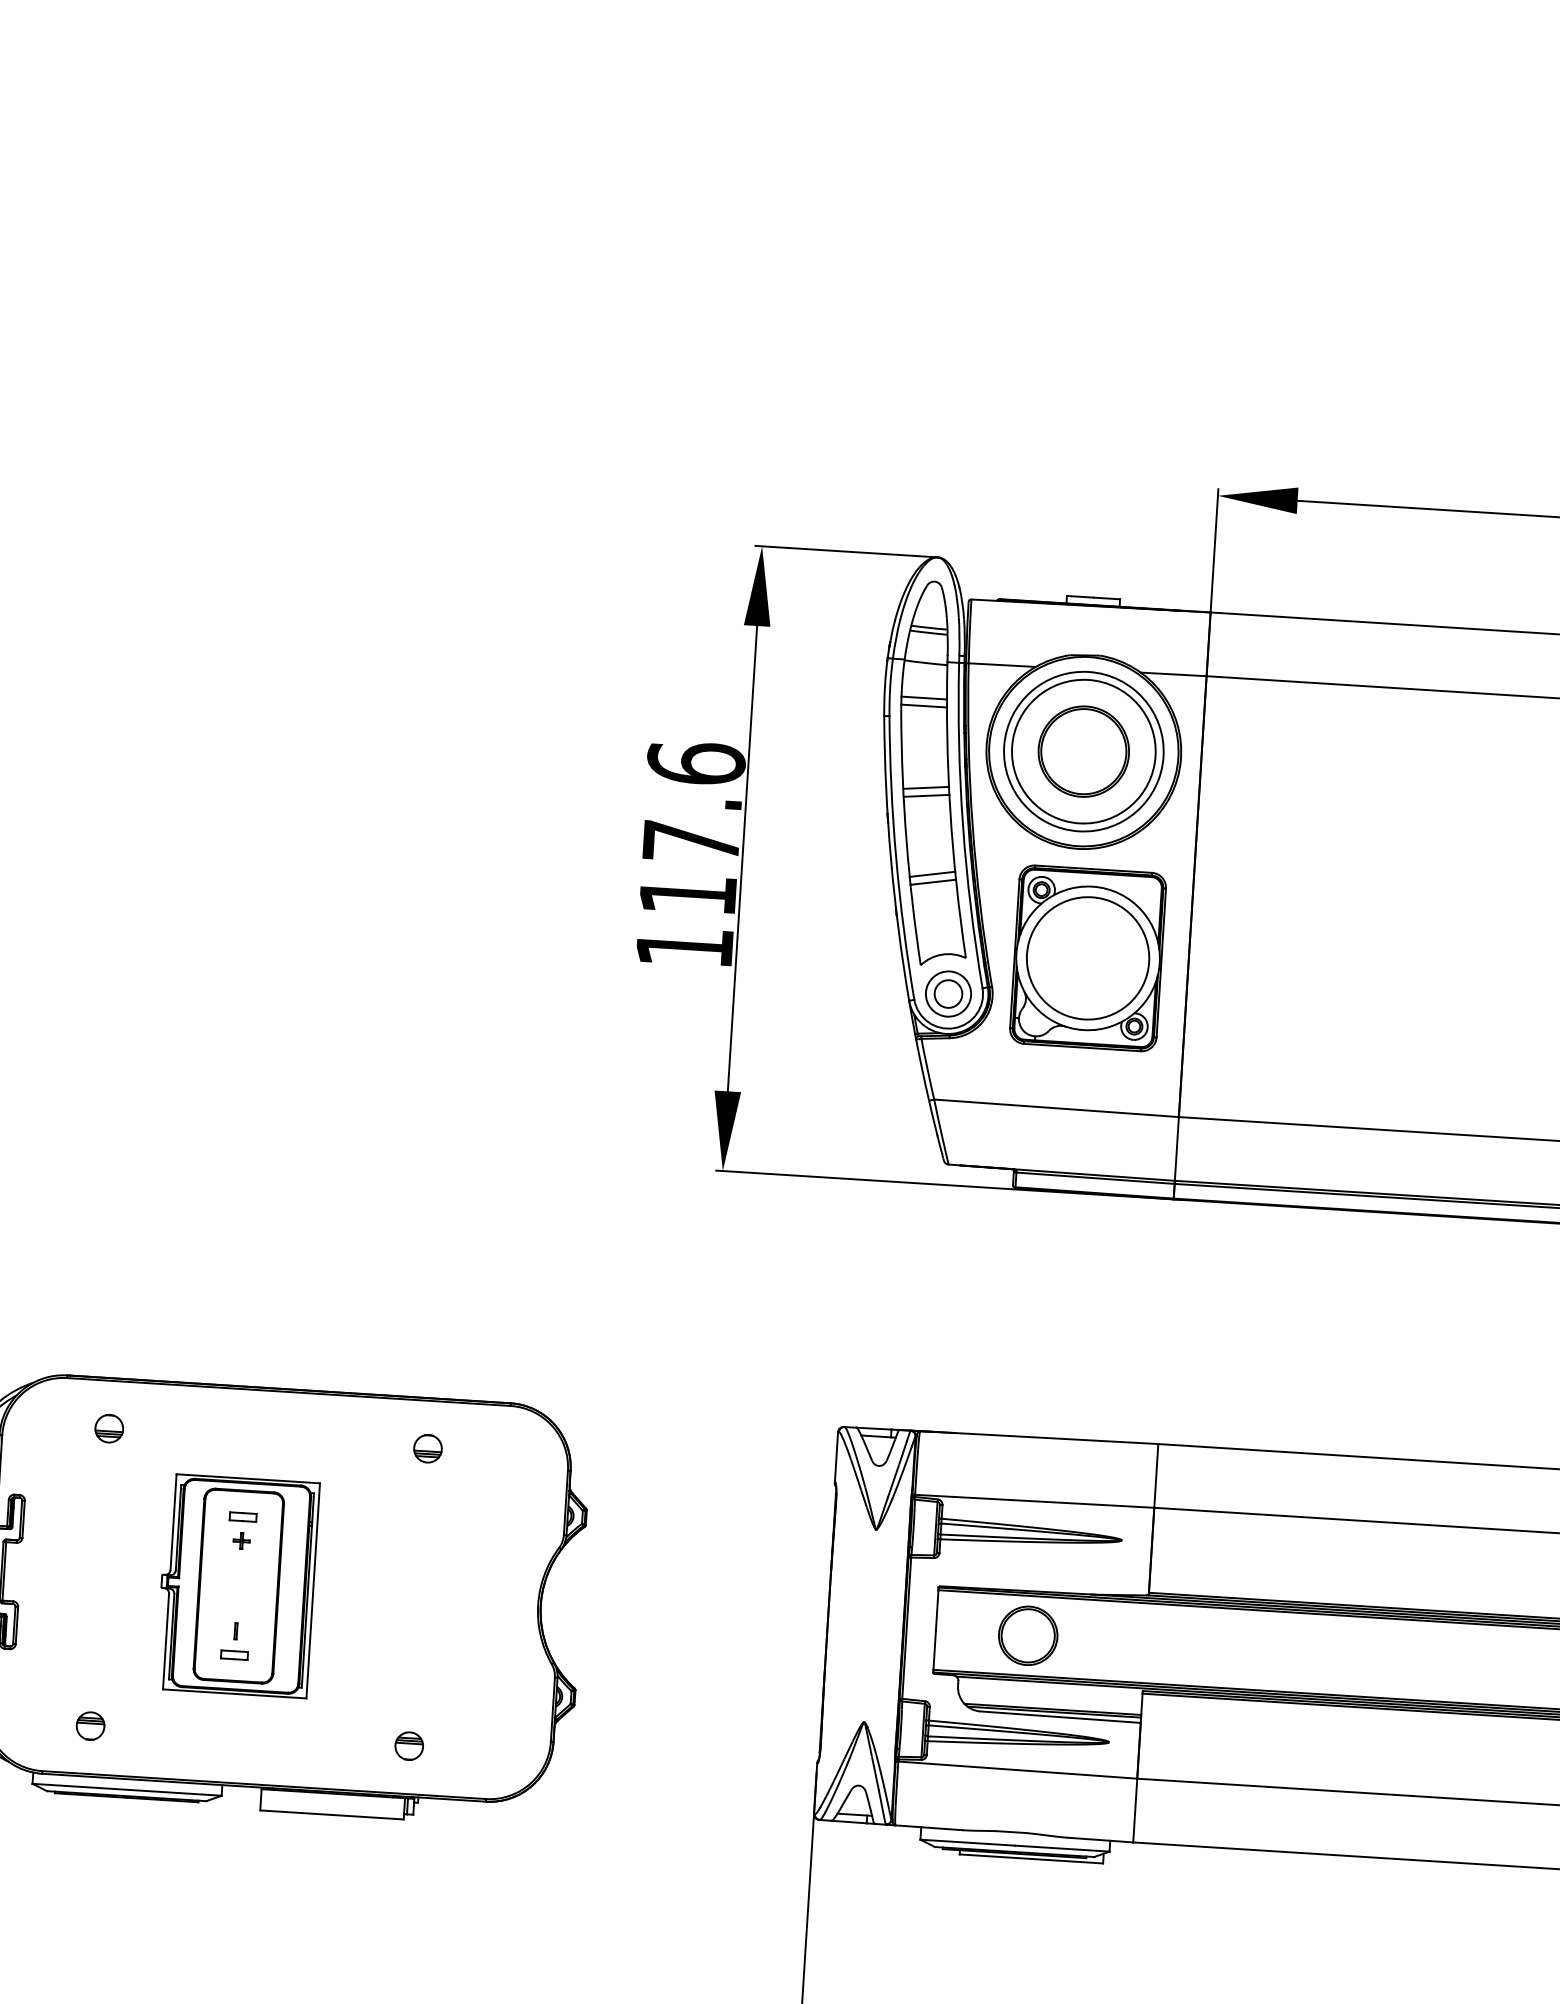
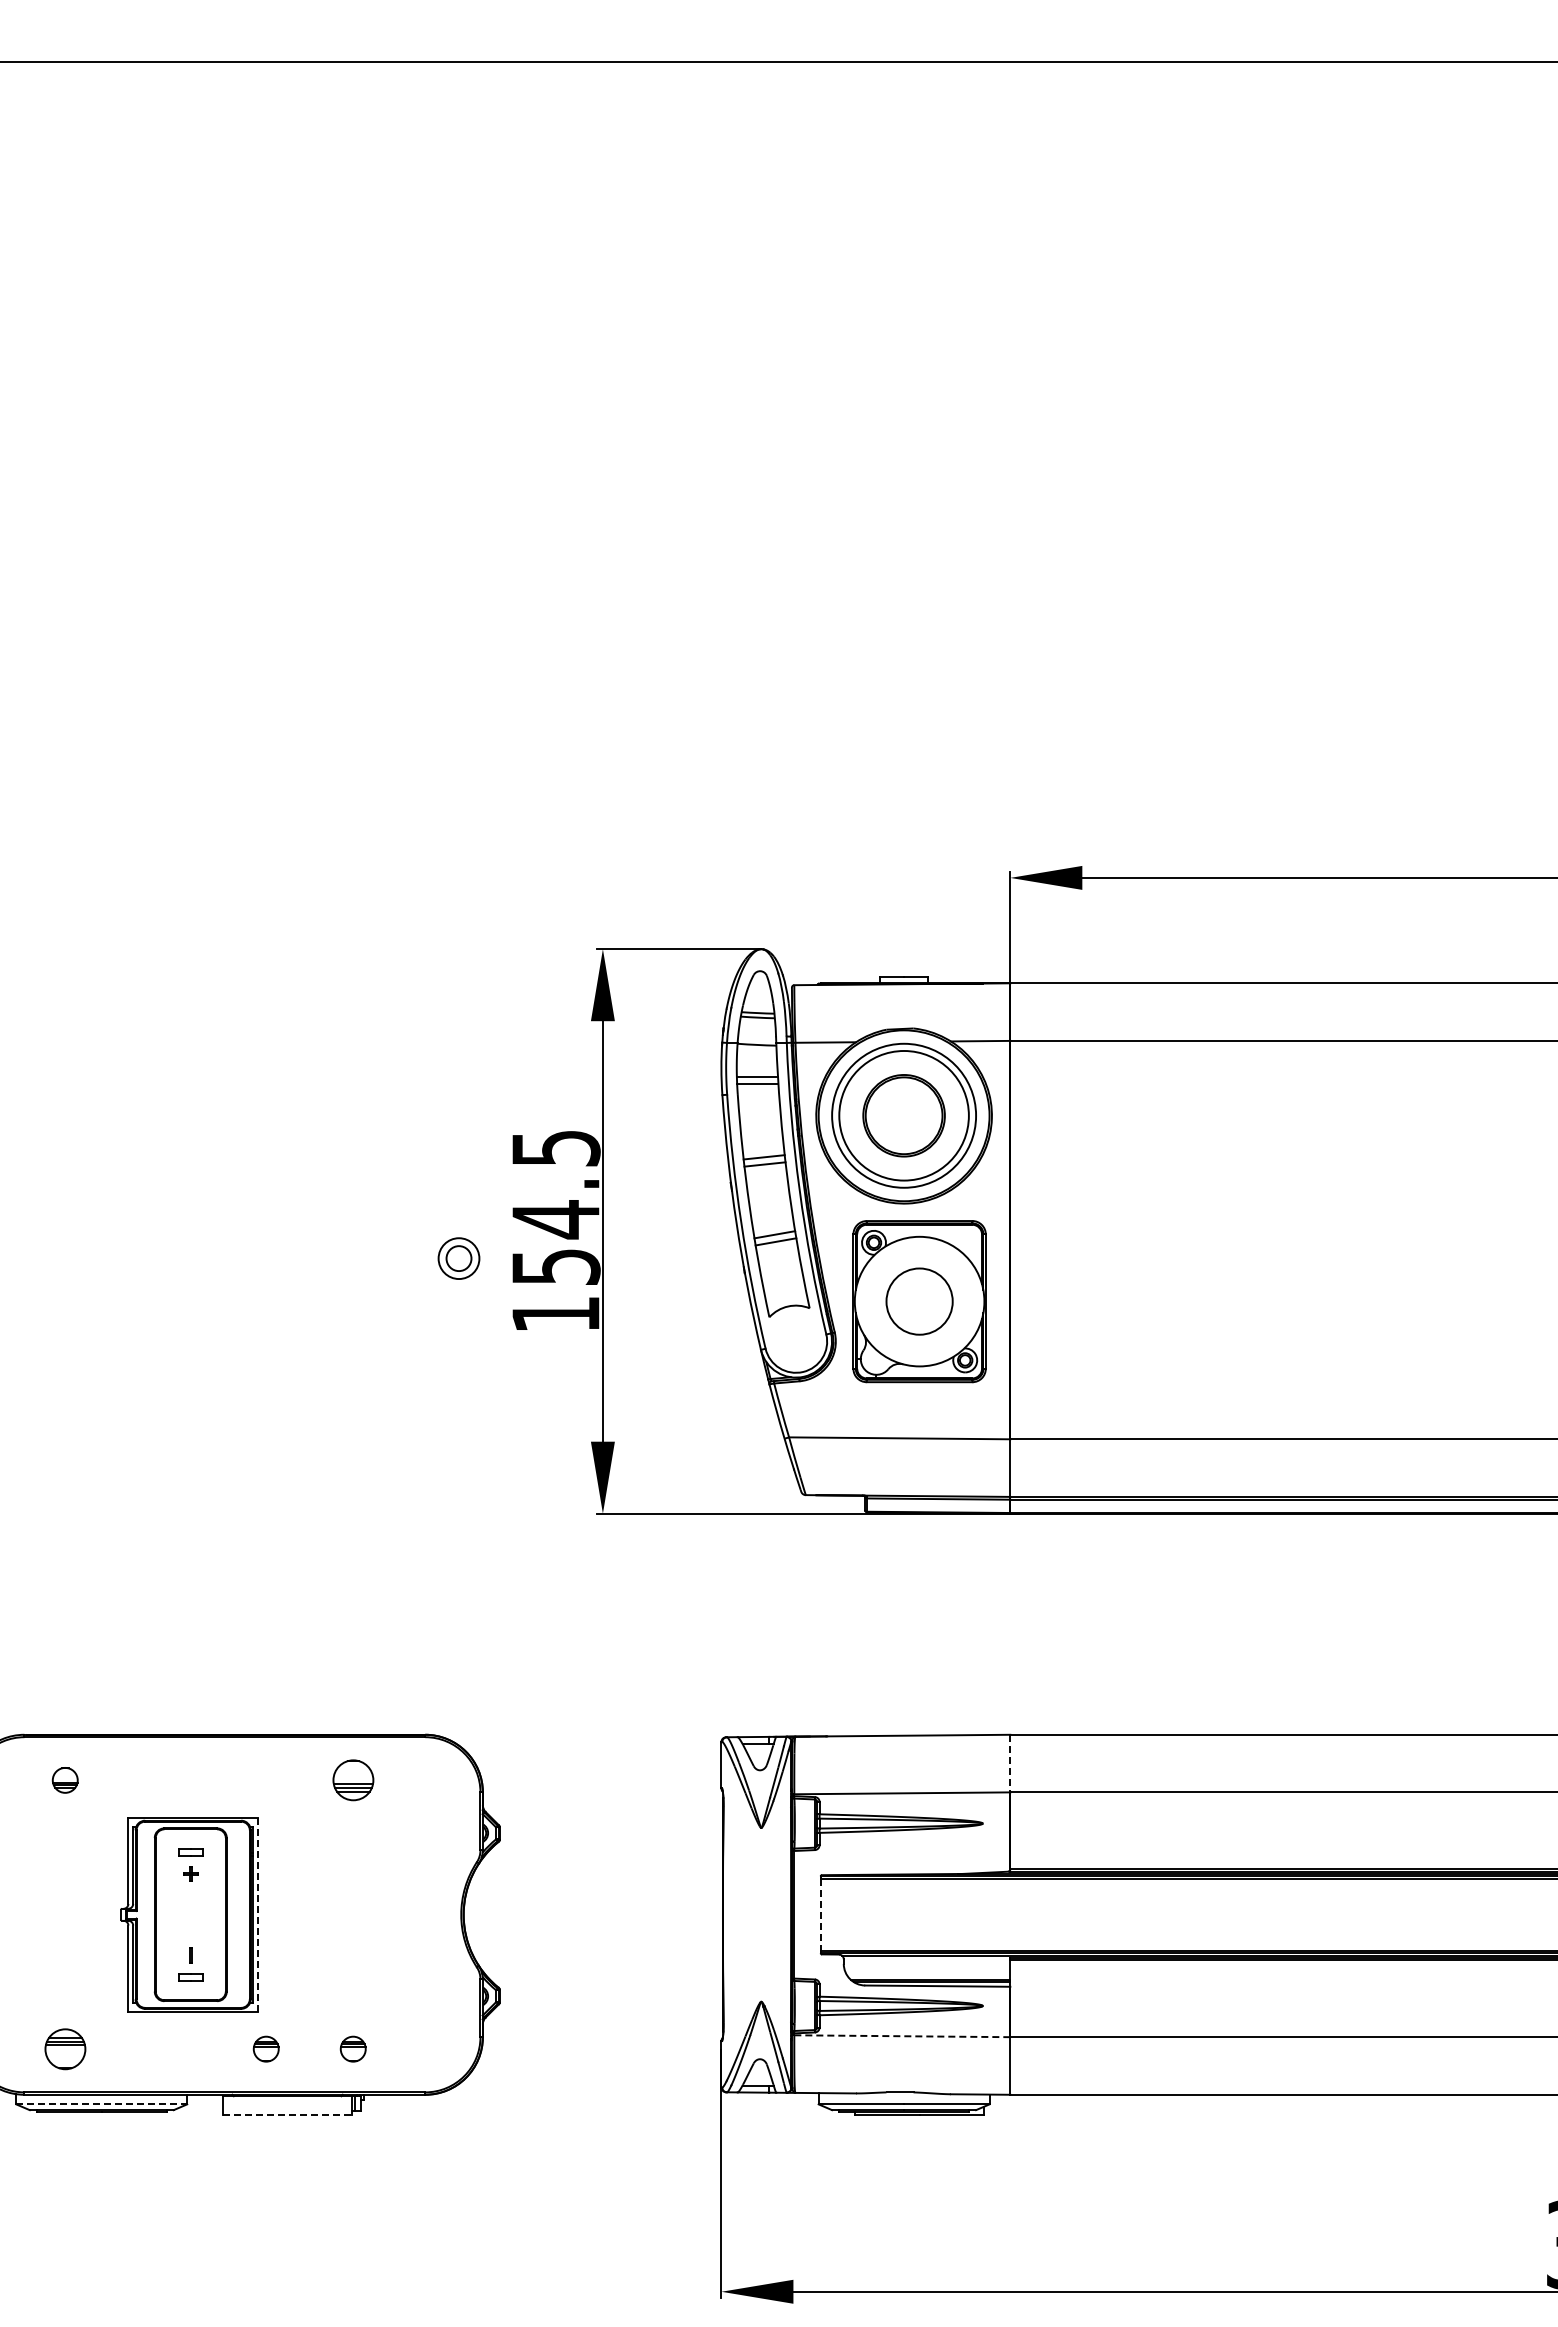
text: (691, 827) -> (555, 1206), 117.6 -> 154.5
circle: (1087, 958) -> (919, 1301), size x0.6
part: (947, 993) -> (458, 1258), moved
part: (427, 1448) -> (352, 1780), size x1.6
line: (1156, 1475) -> (1010, 1763), solid -> dashed
line: (312, 1590) -> (257, 1914), solid -> dashed
line: (935, 1629) -> (820, 1914), solid -> dashed
part: (1027, 1635) -> (903, 1914), removed
part: (89, 1725) -> (64, 2048), size x1.6
part: (312, 1739) -> (265, 2048), added
line: (1017, 1770) -> (902, 2036), solid -> dashed
line: (127, 1789) -> (102, 2104), solid -> dashed
line: (331, 1815) -> (287, 2115), solid -> dashed

